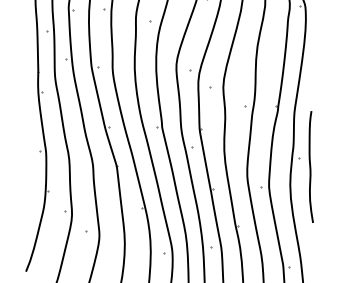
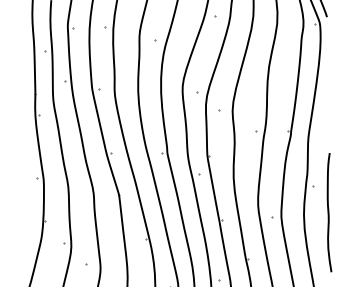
curve: (310, 166) -> (328, 212), moved

